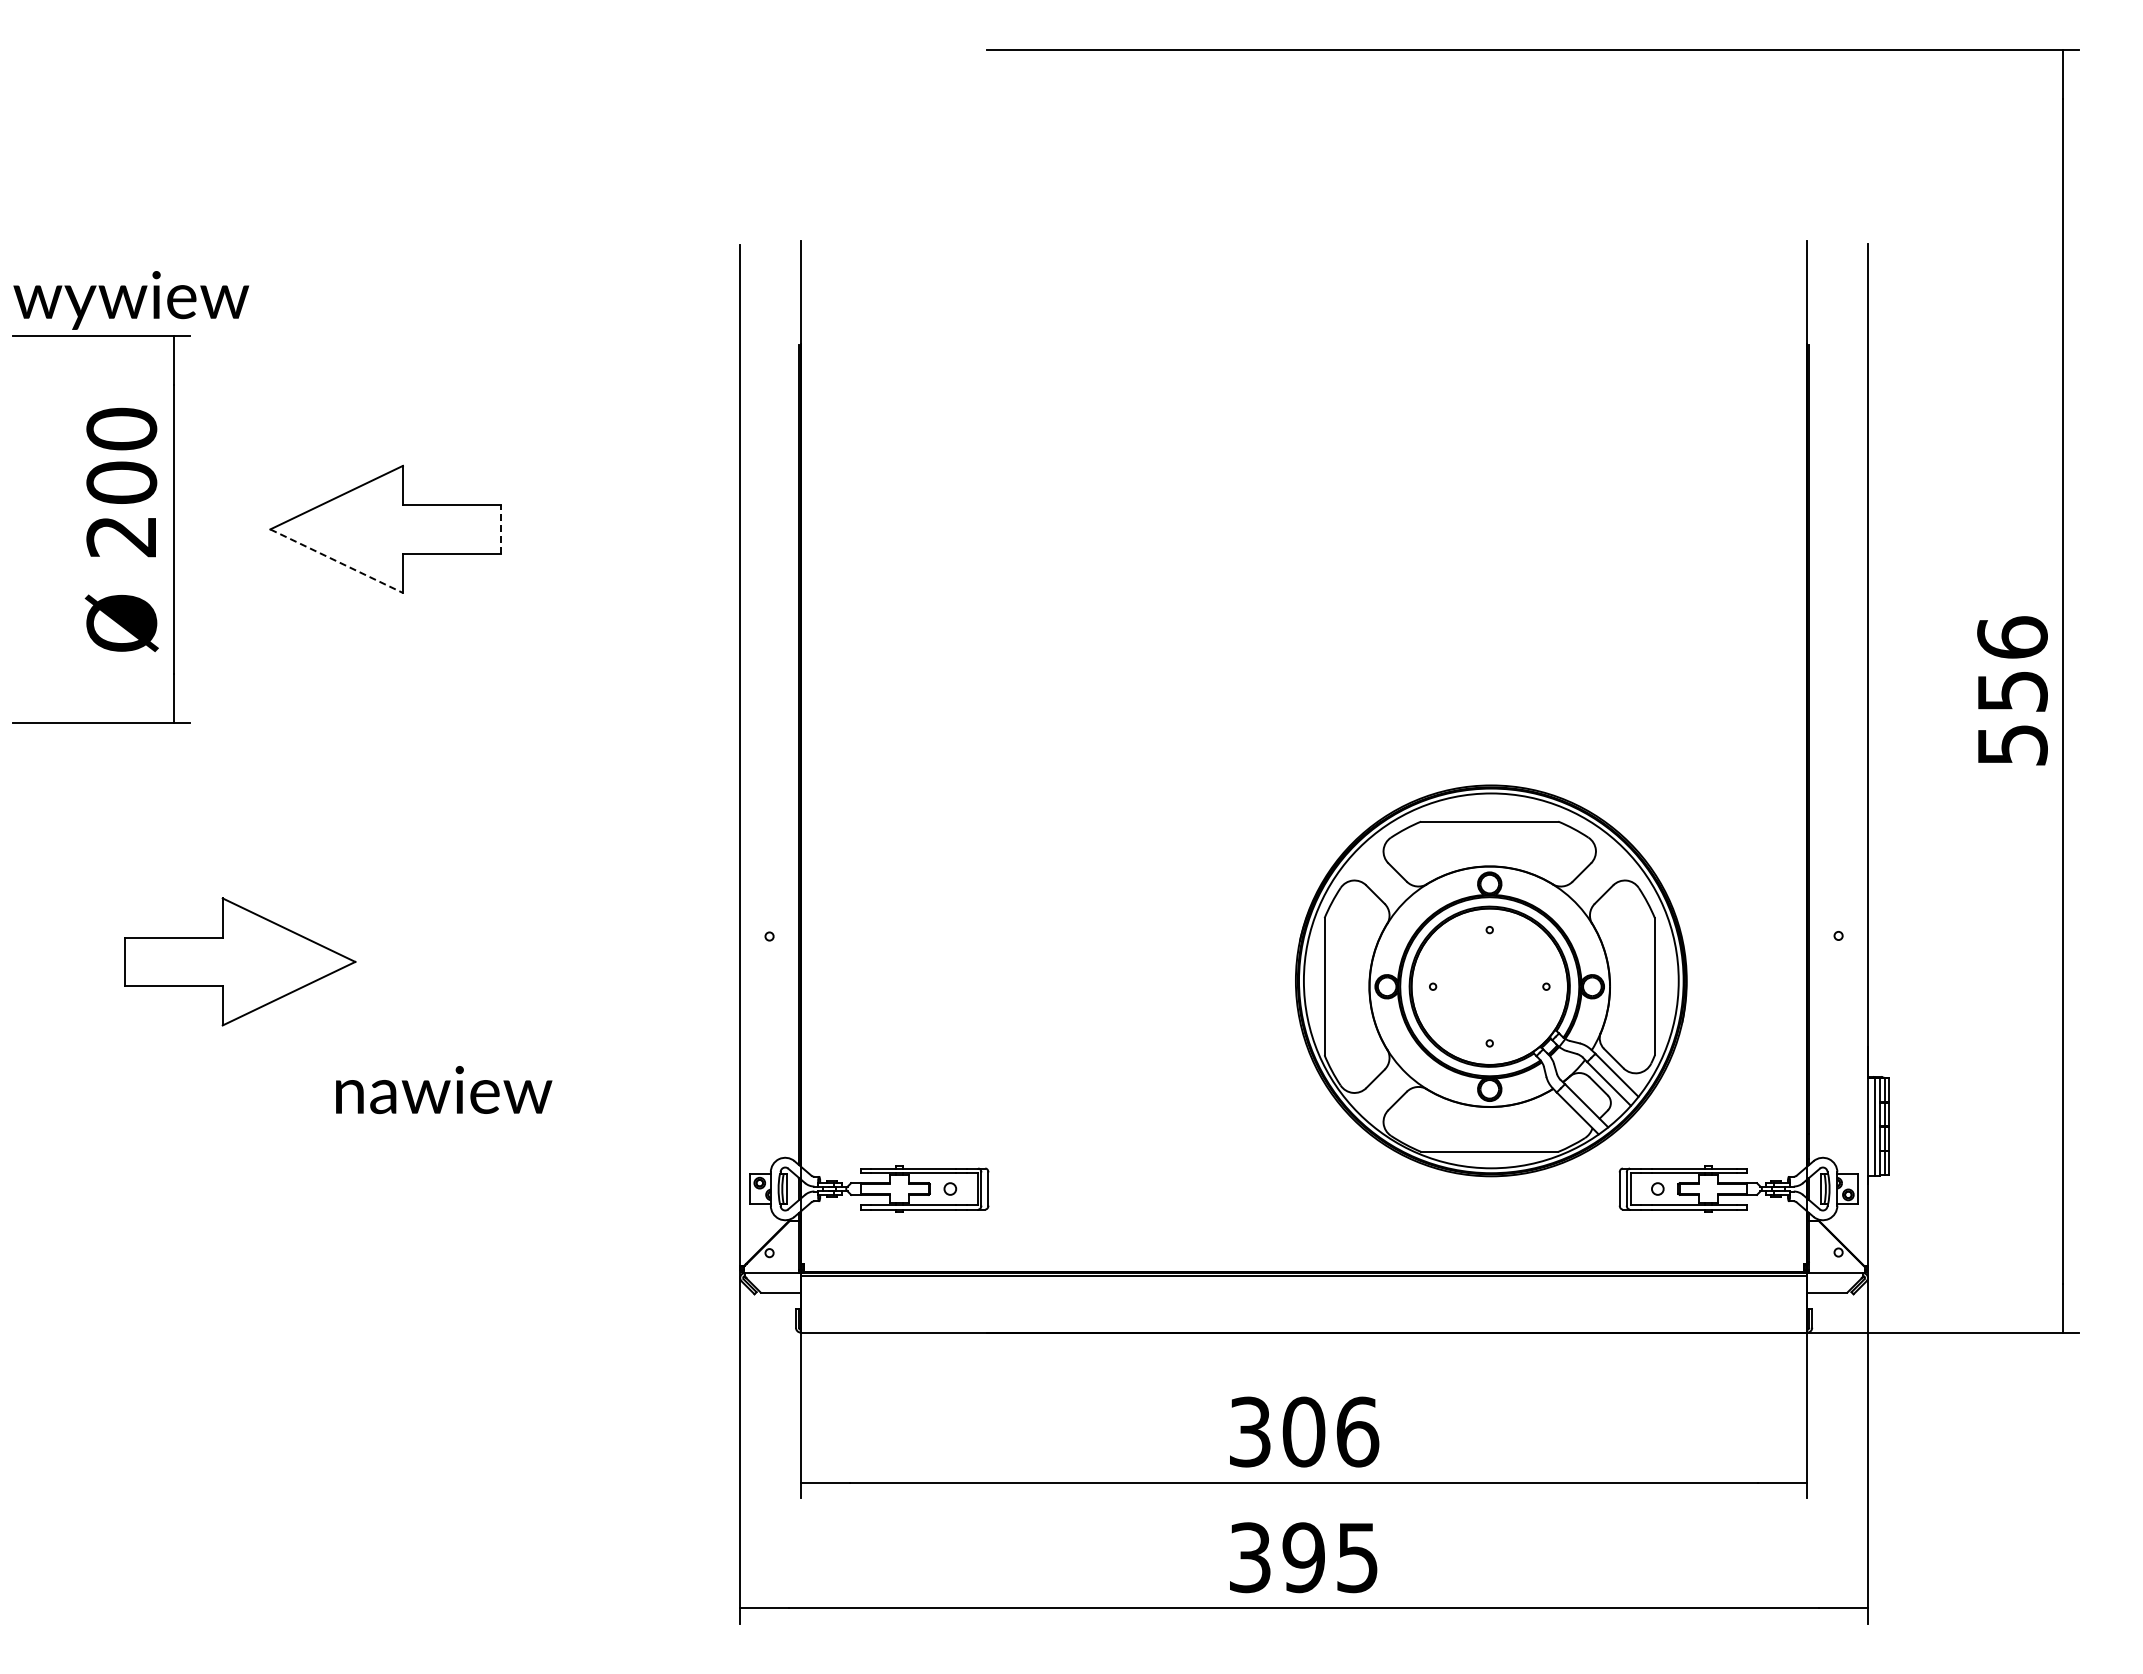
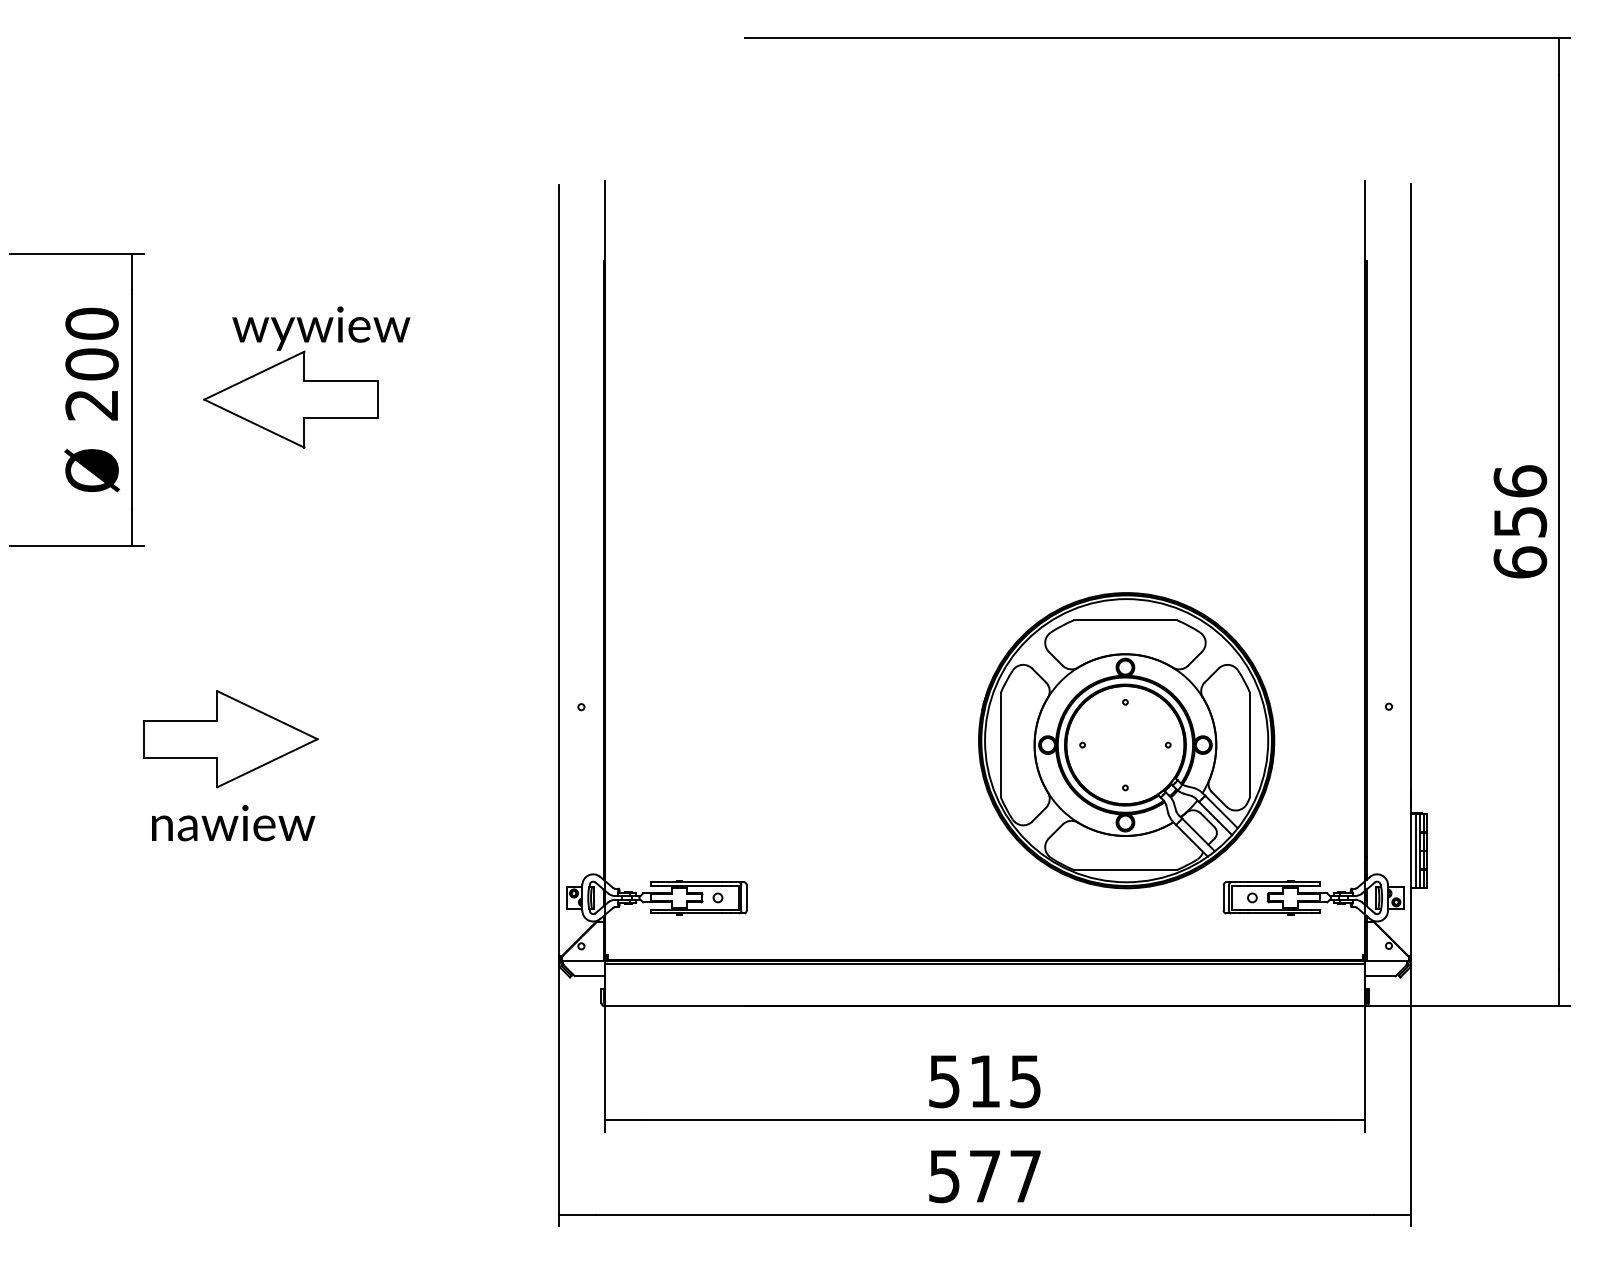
text: (131, 300) -> (321, 328), moved
line: (500, 528) -> (378, 398), dashed -> solid
line: (336, 561) -> (254, 423), dashed -> solid
text: (2012, 744) -> (1520, 562), 556 -> 656
part: (240, 961) -> (230, 738), moved
text: (444, 1090) -> (233, 823), moved
text: (1304, 1431) -> (985, 1081), 306 -> 515
text: (1303, 1557) -> (984, 1176), 395 -> 577

